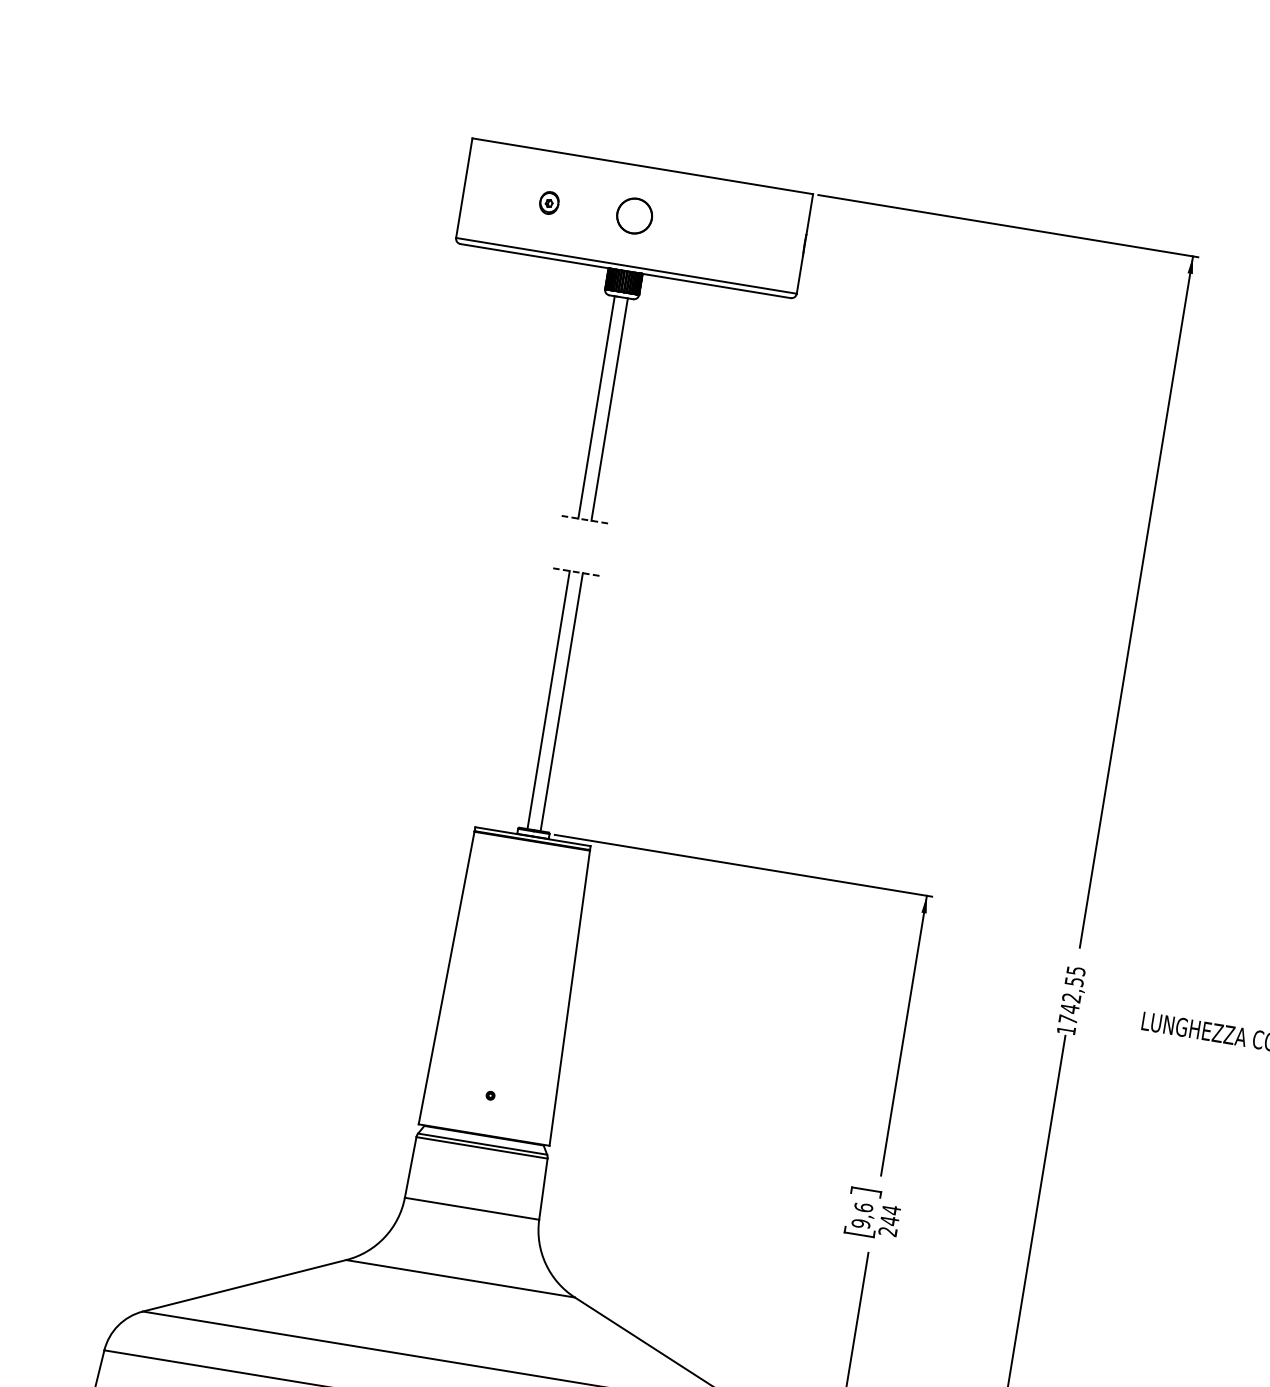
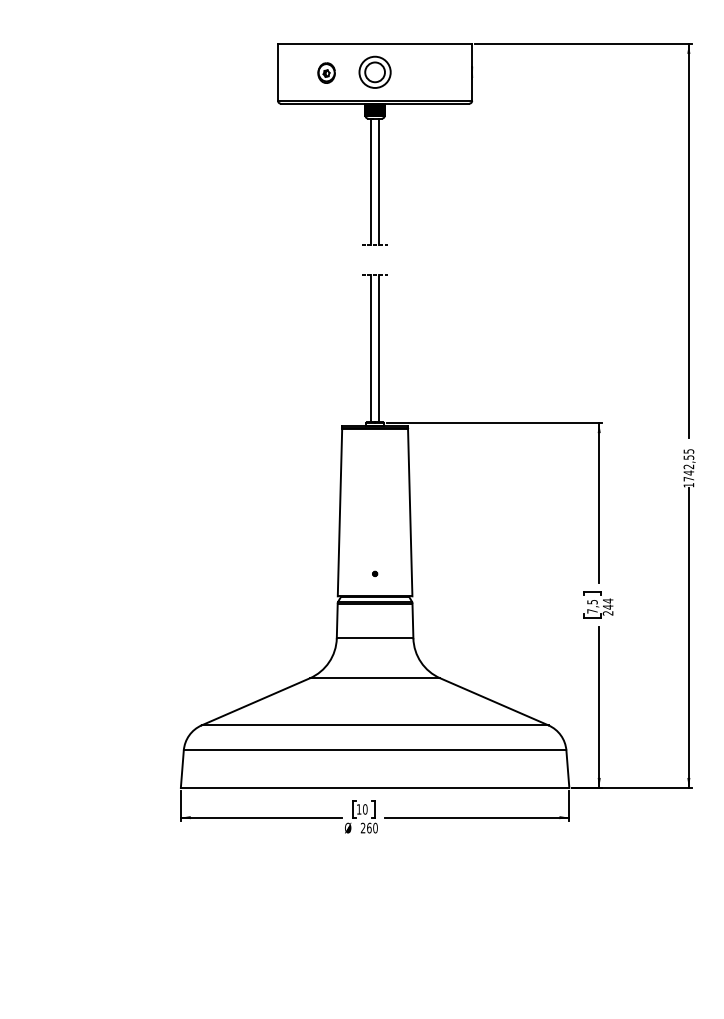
part: (549, 202) -> (326, 72), size x1.6
circle: (633, 216) -> (374, 72), size x1.6
text: (862, 1215) -> (592, 606), 9,6 -> 7,5

